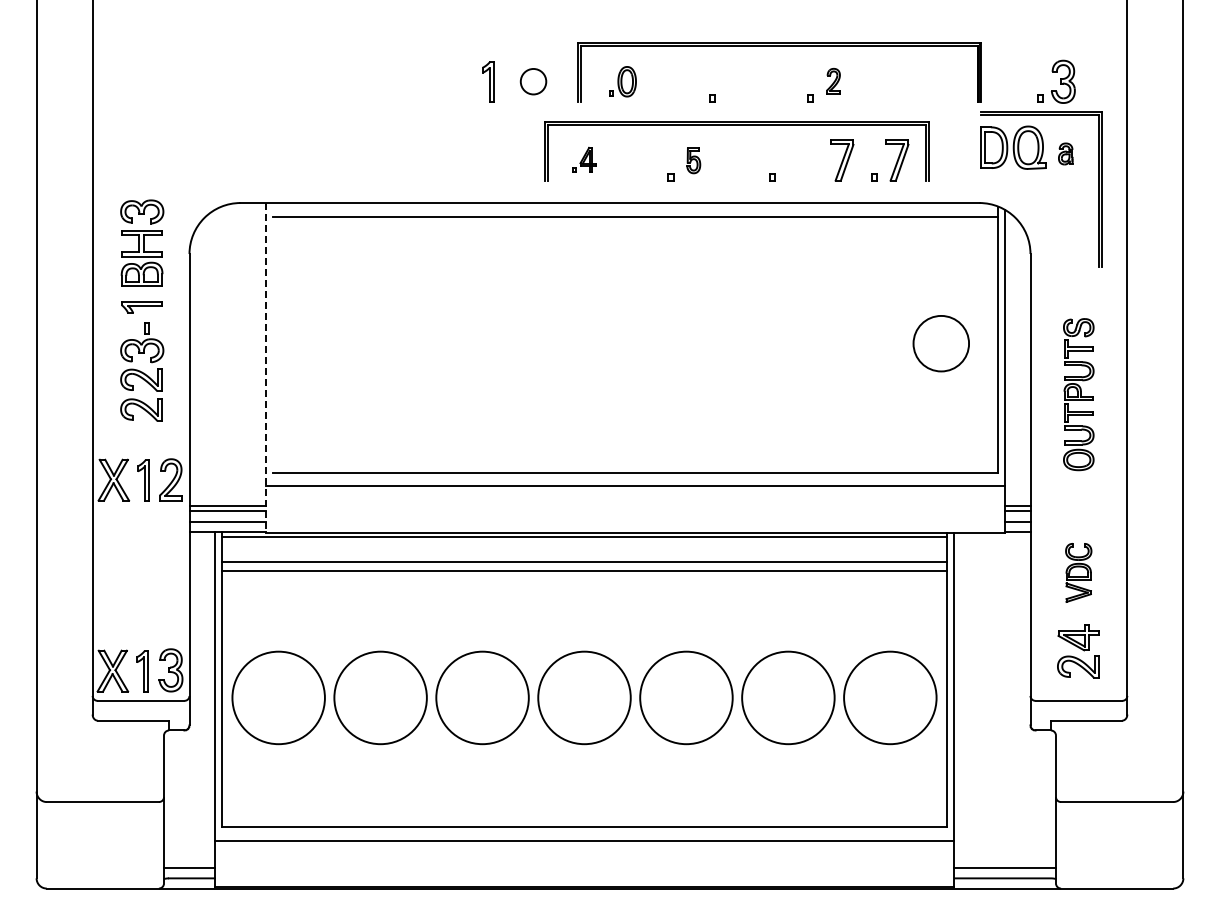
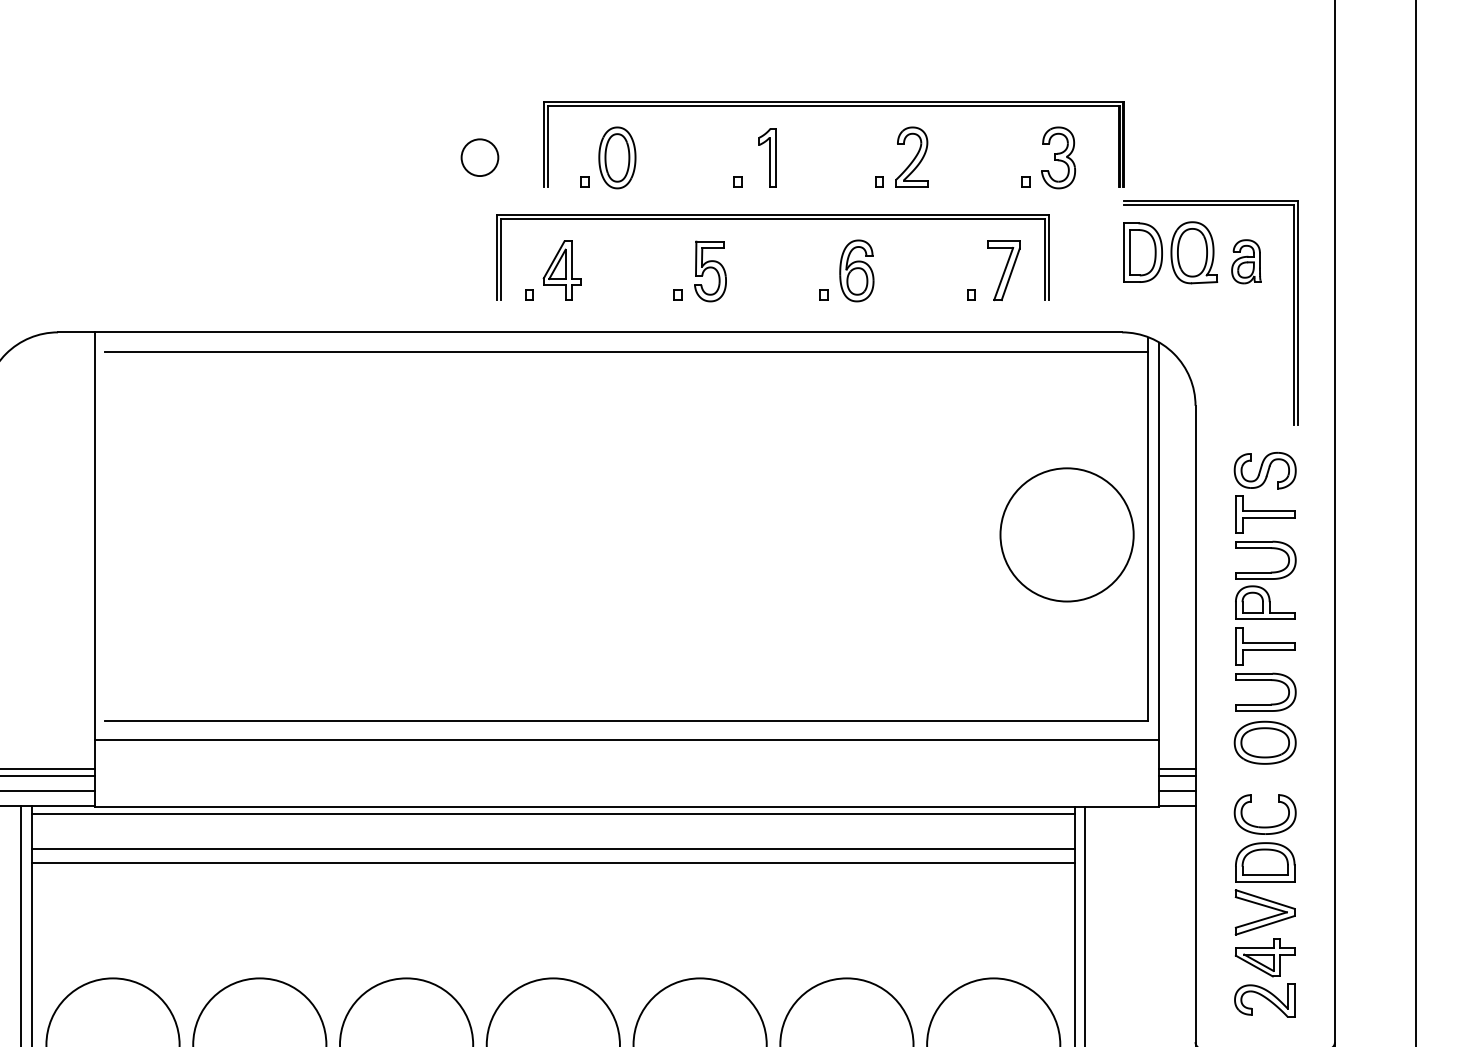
part: (833, 80) -> (911, 155), size x1.67
part: (488, 81) -> (767, 157), moved
part: (622, 81) -> (608, 157), size x1.43
part: (1056, 81) -> (1048, 157), moved
part: (1065, 153) -> (1245, 261), size x1.43
part: (584, 159) -> (553, 269), size x1.67
part: (693, 160) -> (710, 271), size x1.67
part: (794, 160) -> (855, 271), added
part: (842, 160) -> (924, 271), removed
circle: (941, 343) -> (1067, 534), size x1.67
line: (265, 367) -> (94, 569), dashed -> solid
part: (1078, 394) -> (1264, 608), size x1.43
part: (1078, 572) -> (1264, 864), size x1.67

